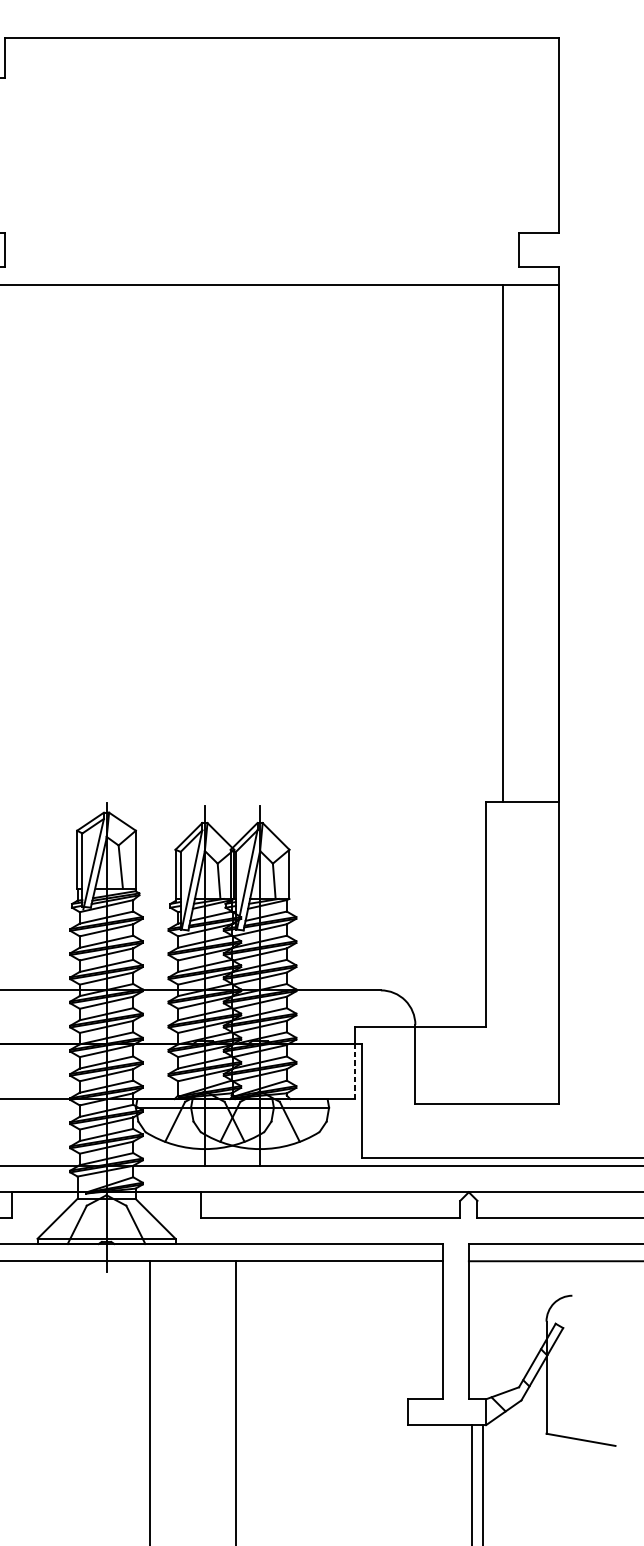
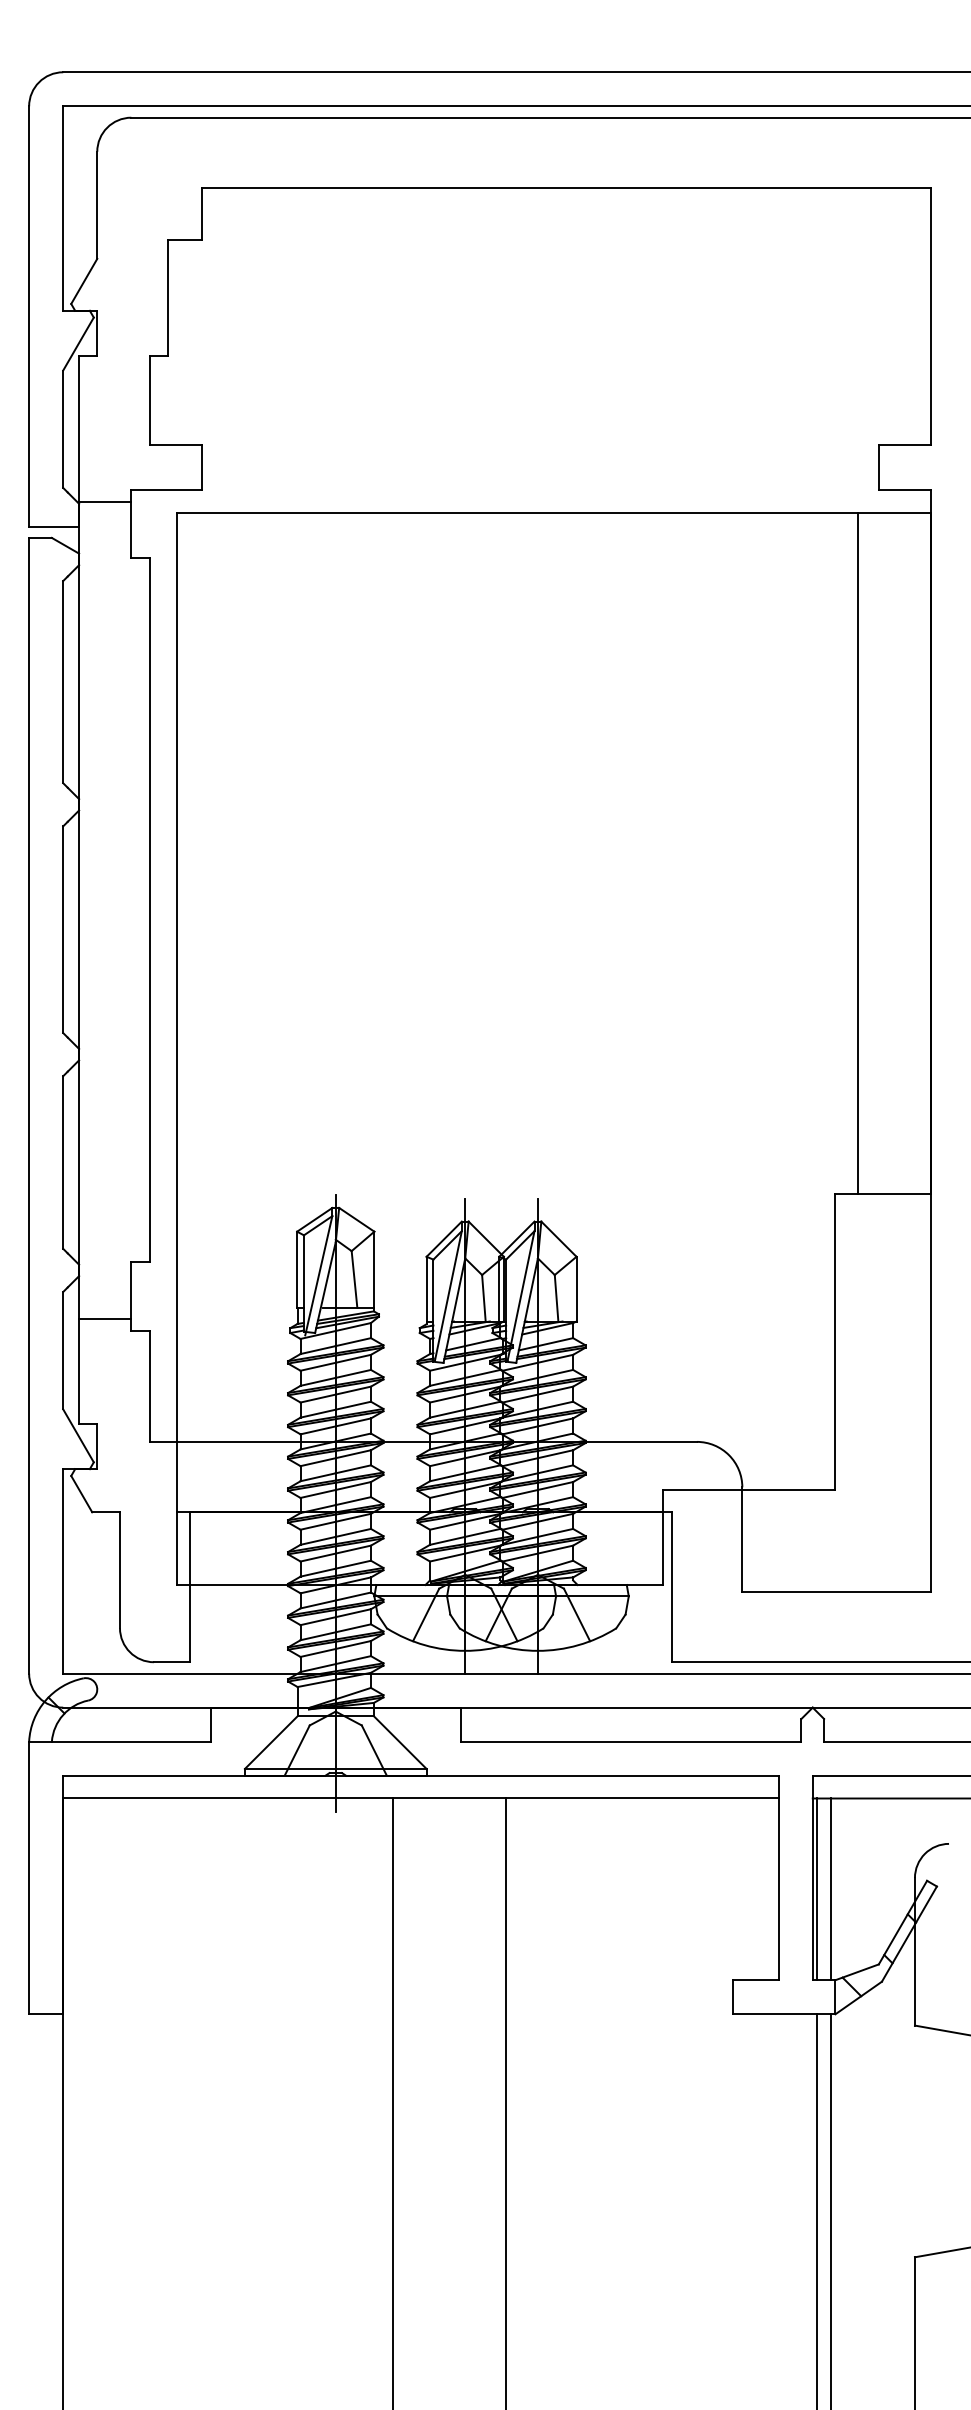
line: (354, 1071) -> (662, 1548), dashed -> solid
line: (472, 1330) -> (817, 1889), added
line: (482, 1330) -> (830, 1889), added

